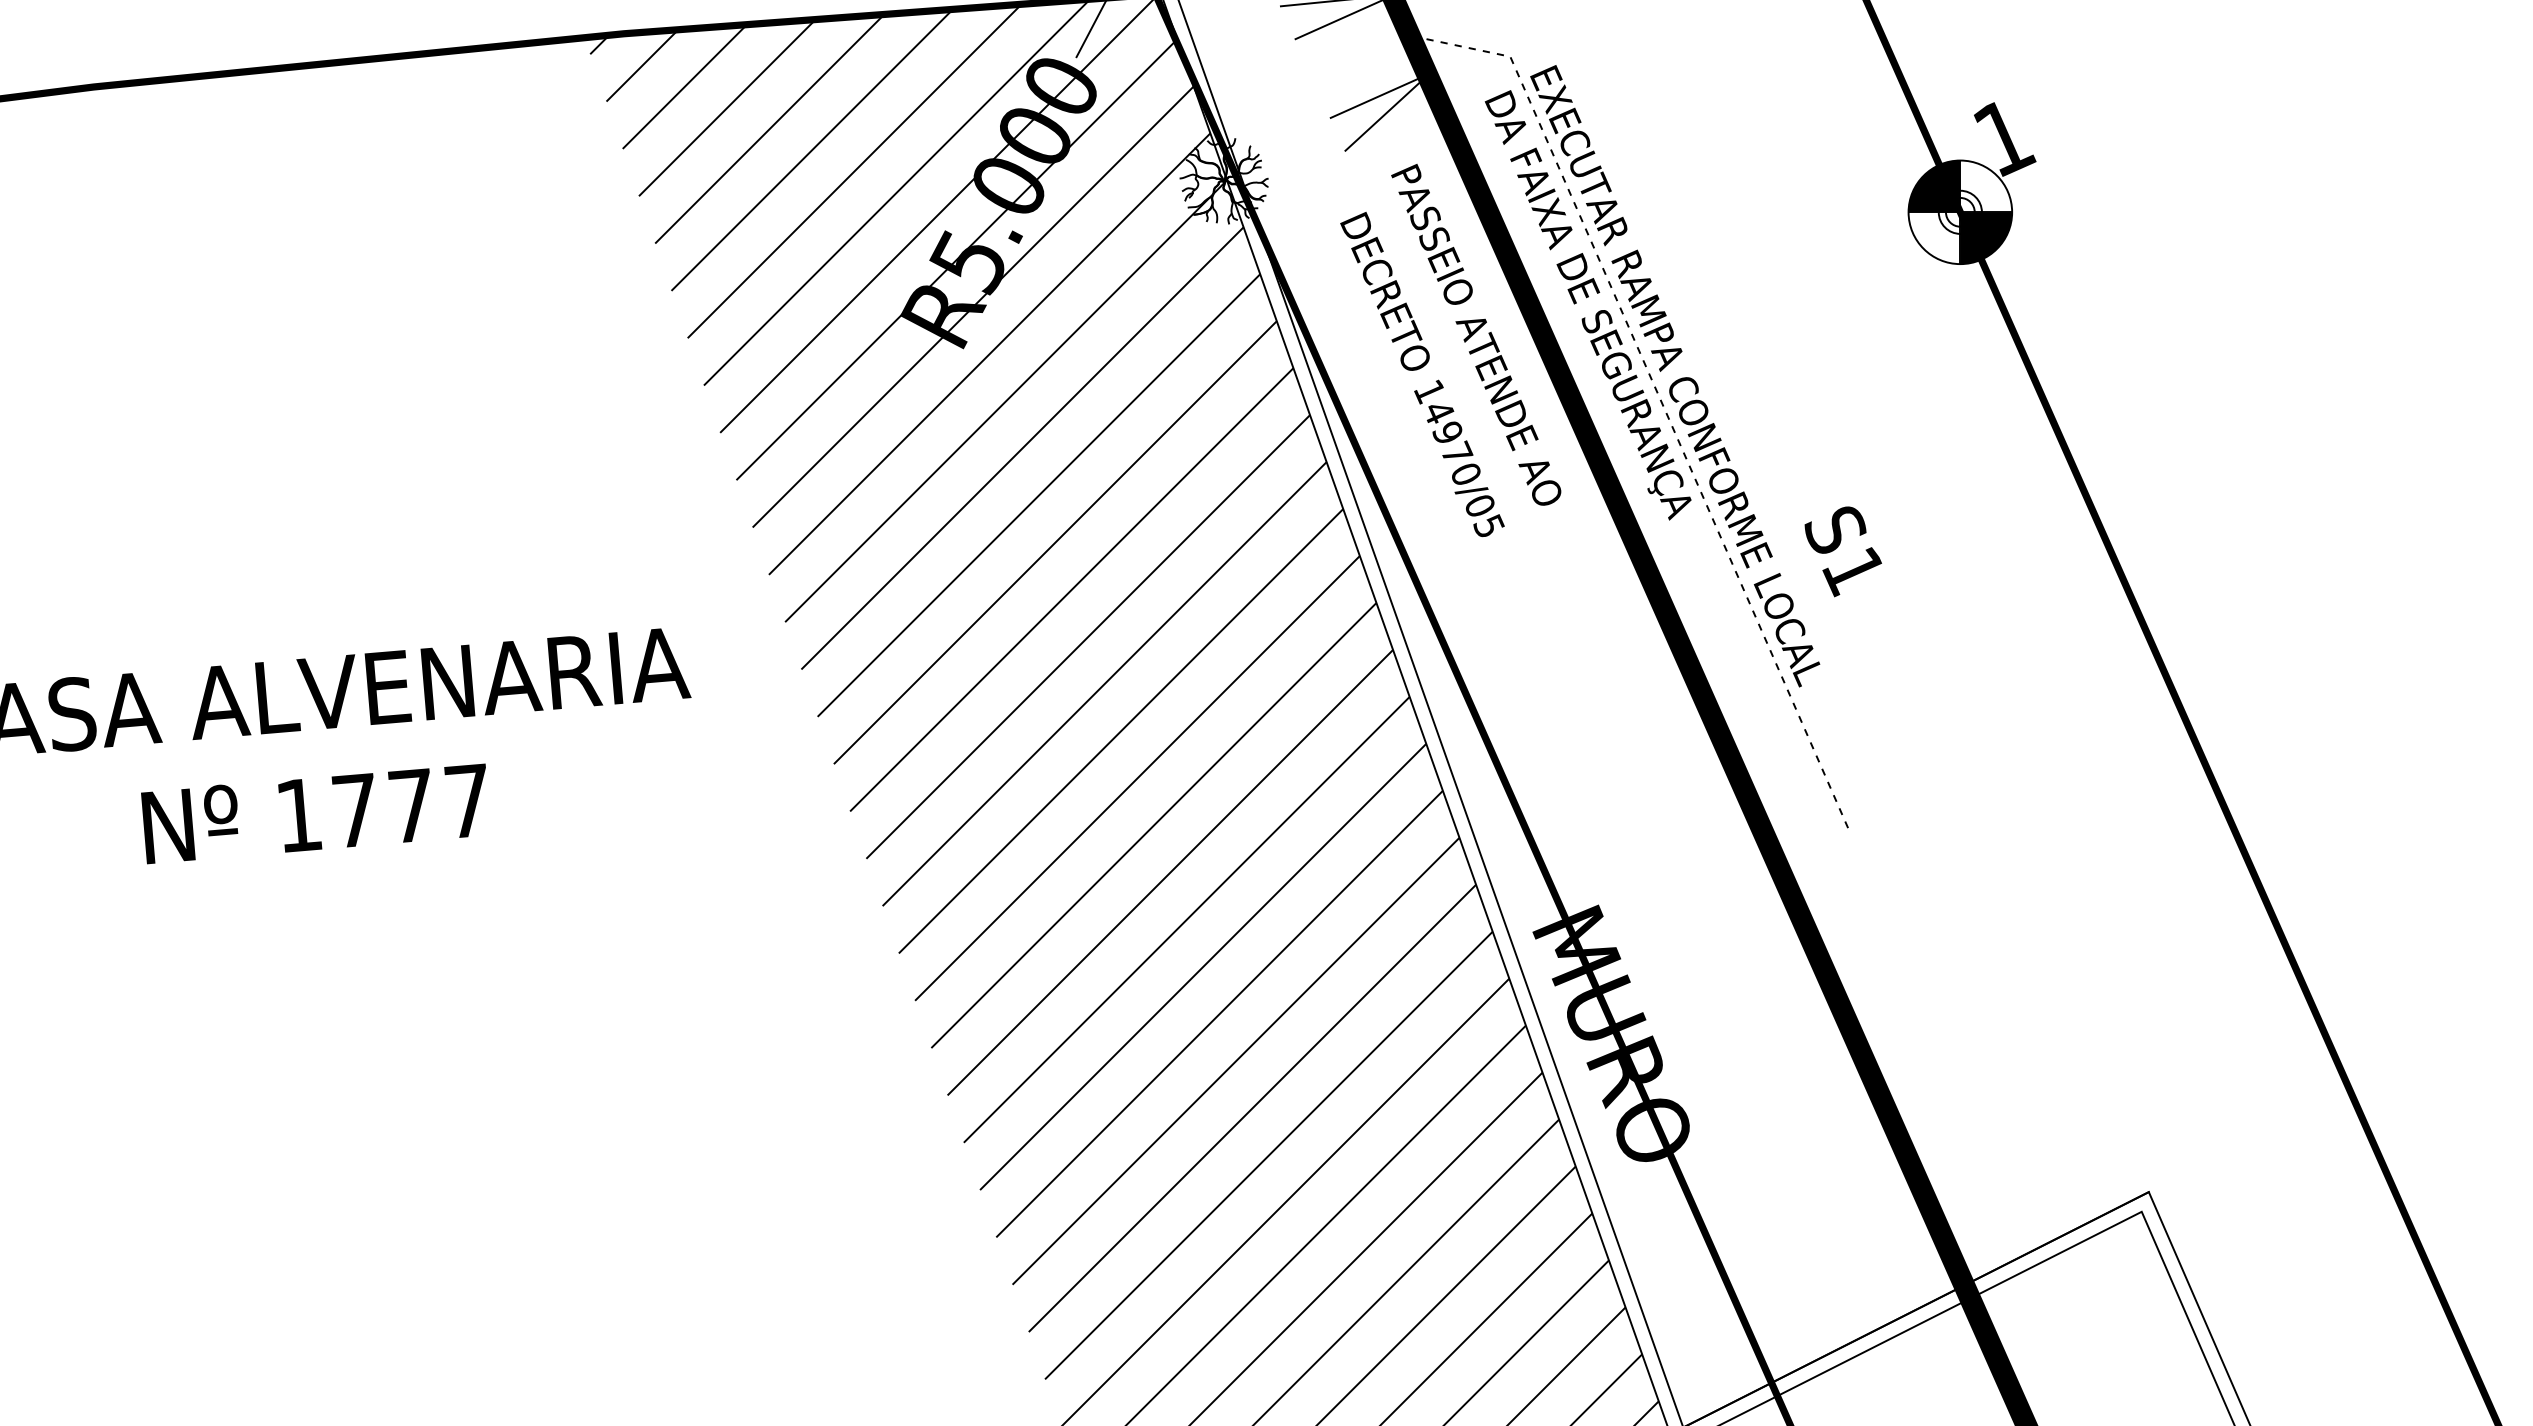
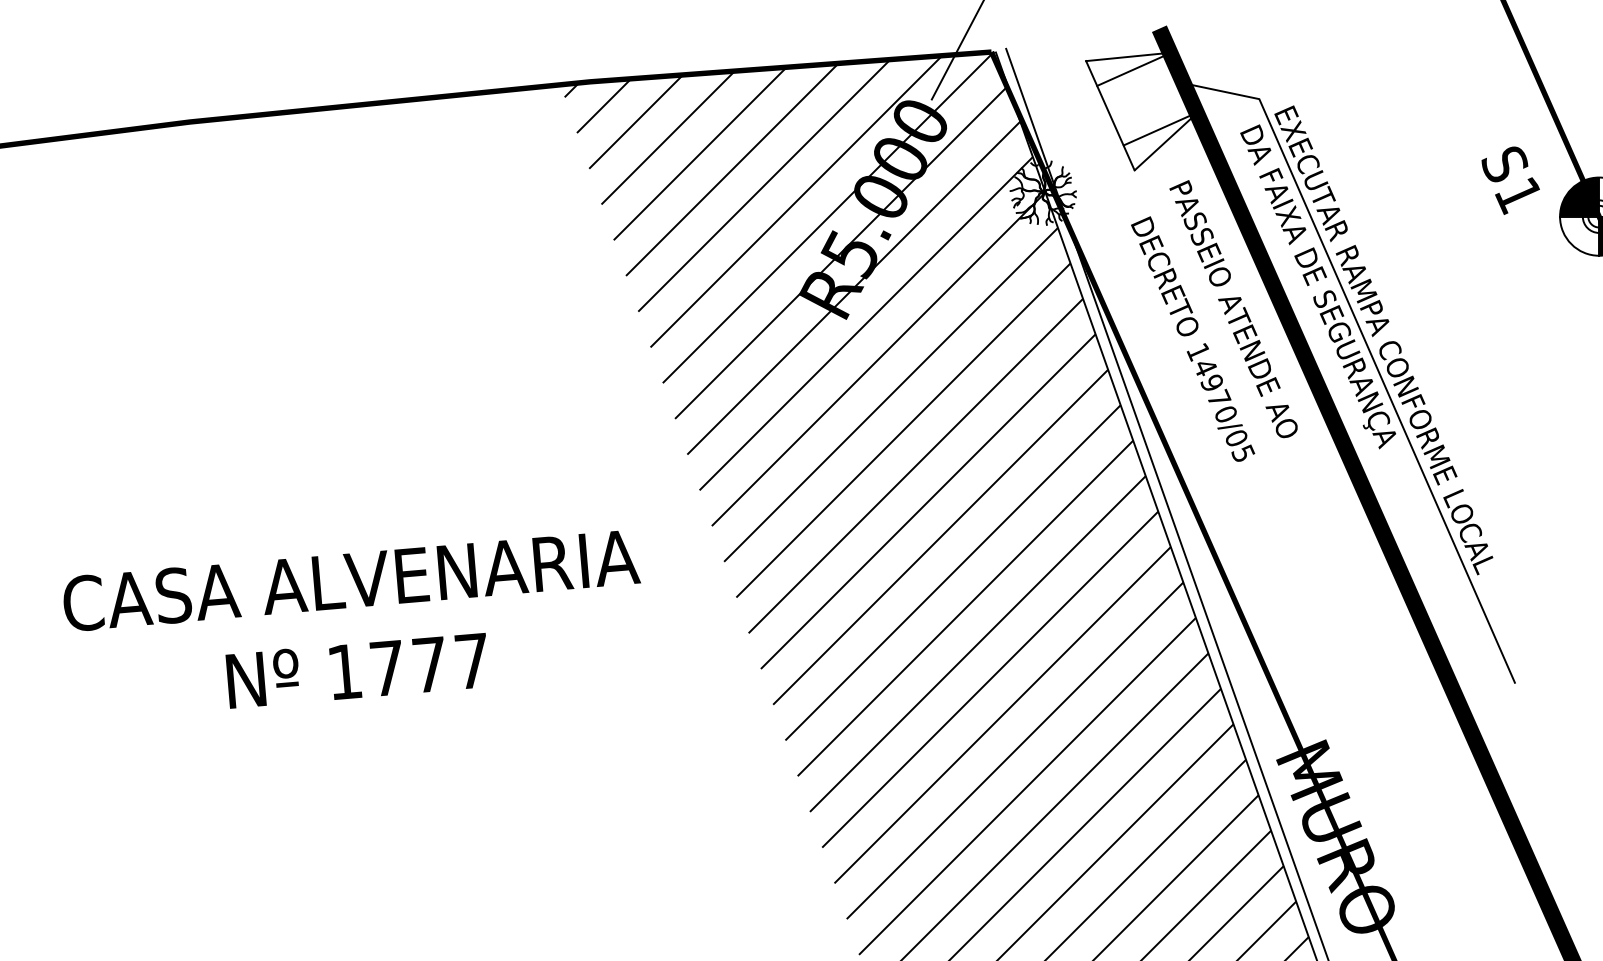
line: (1312, 78) -> (1110, 115), added
line: (1659, 397) -> (1371, 356), dashed -> solid
text: (1842, 551) -> (1510, 180), moved

